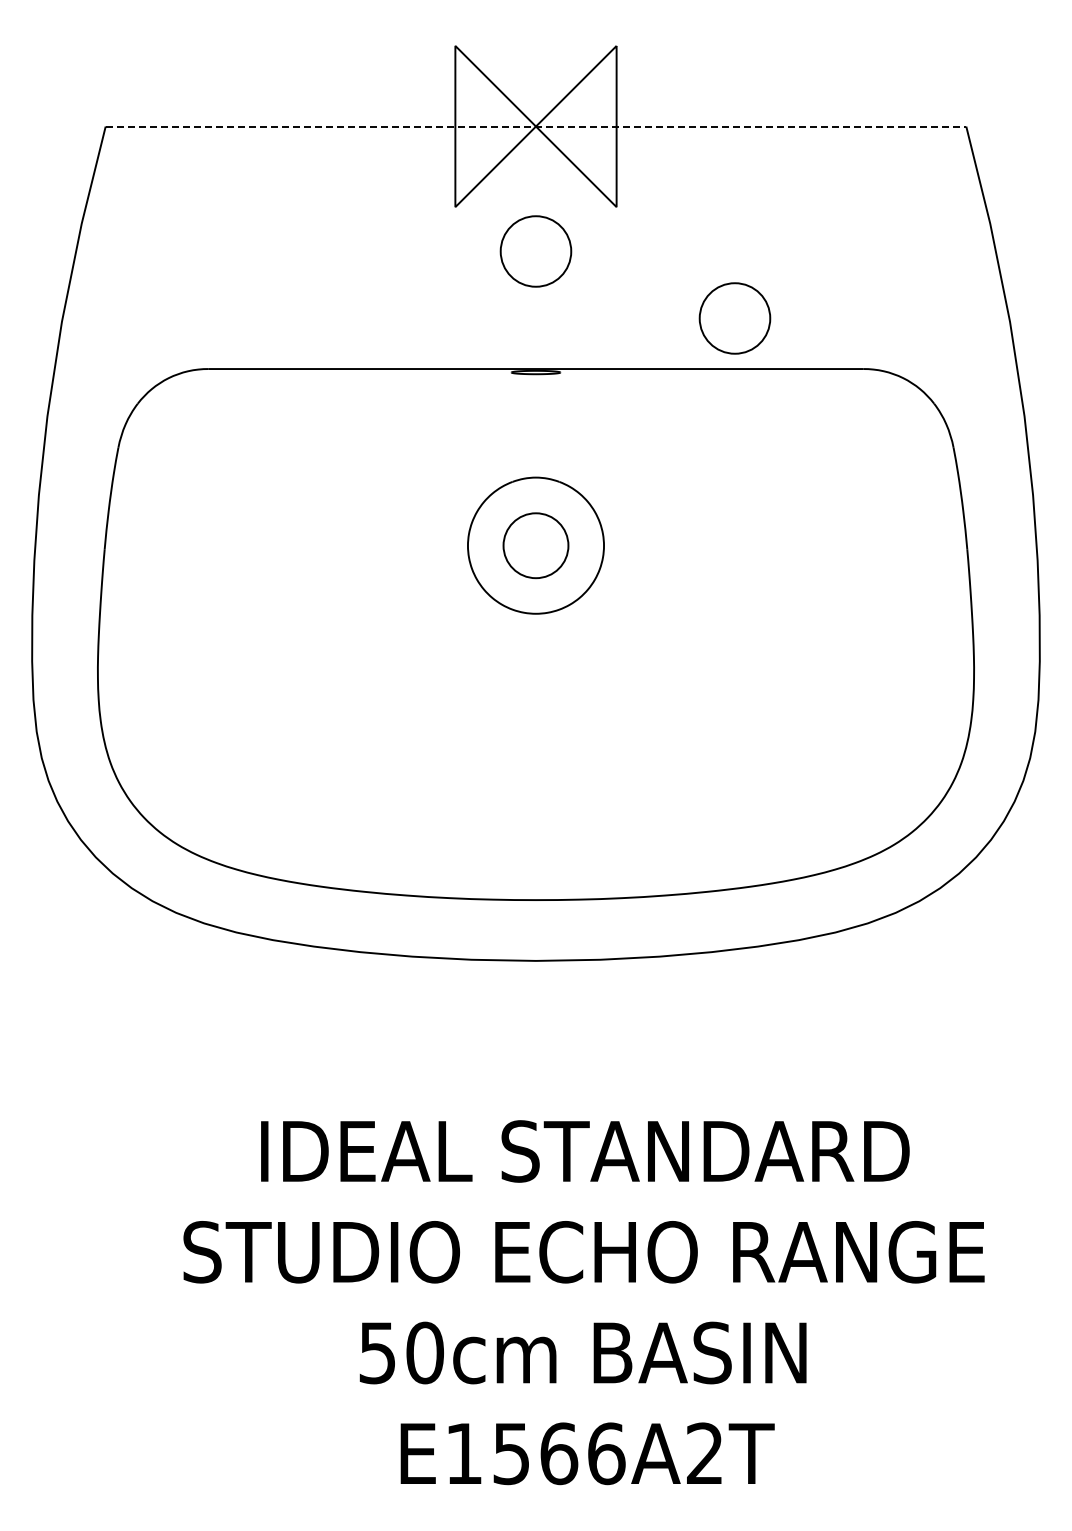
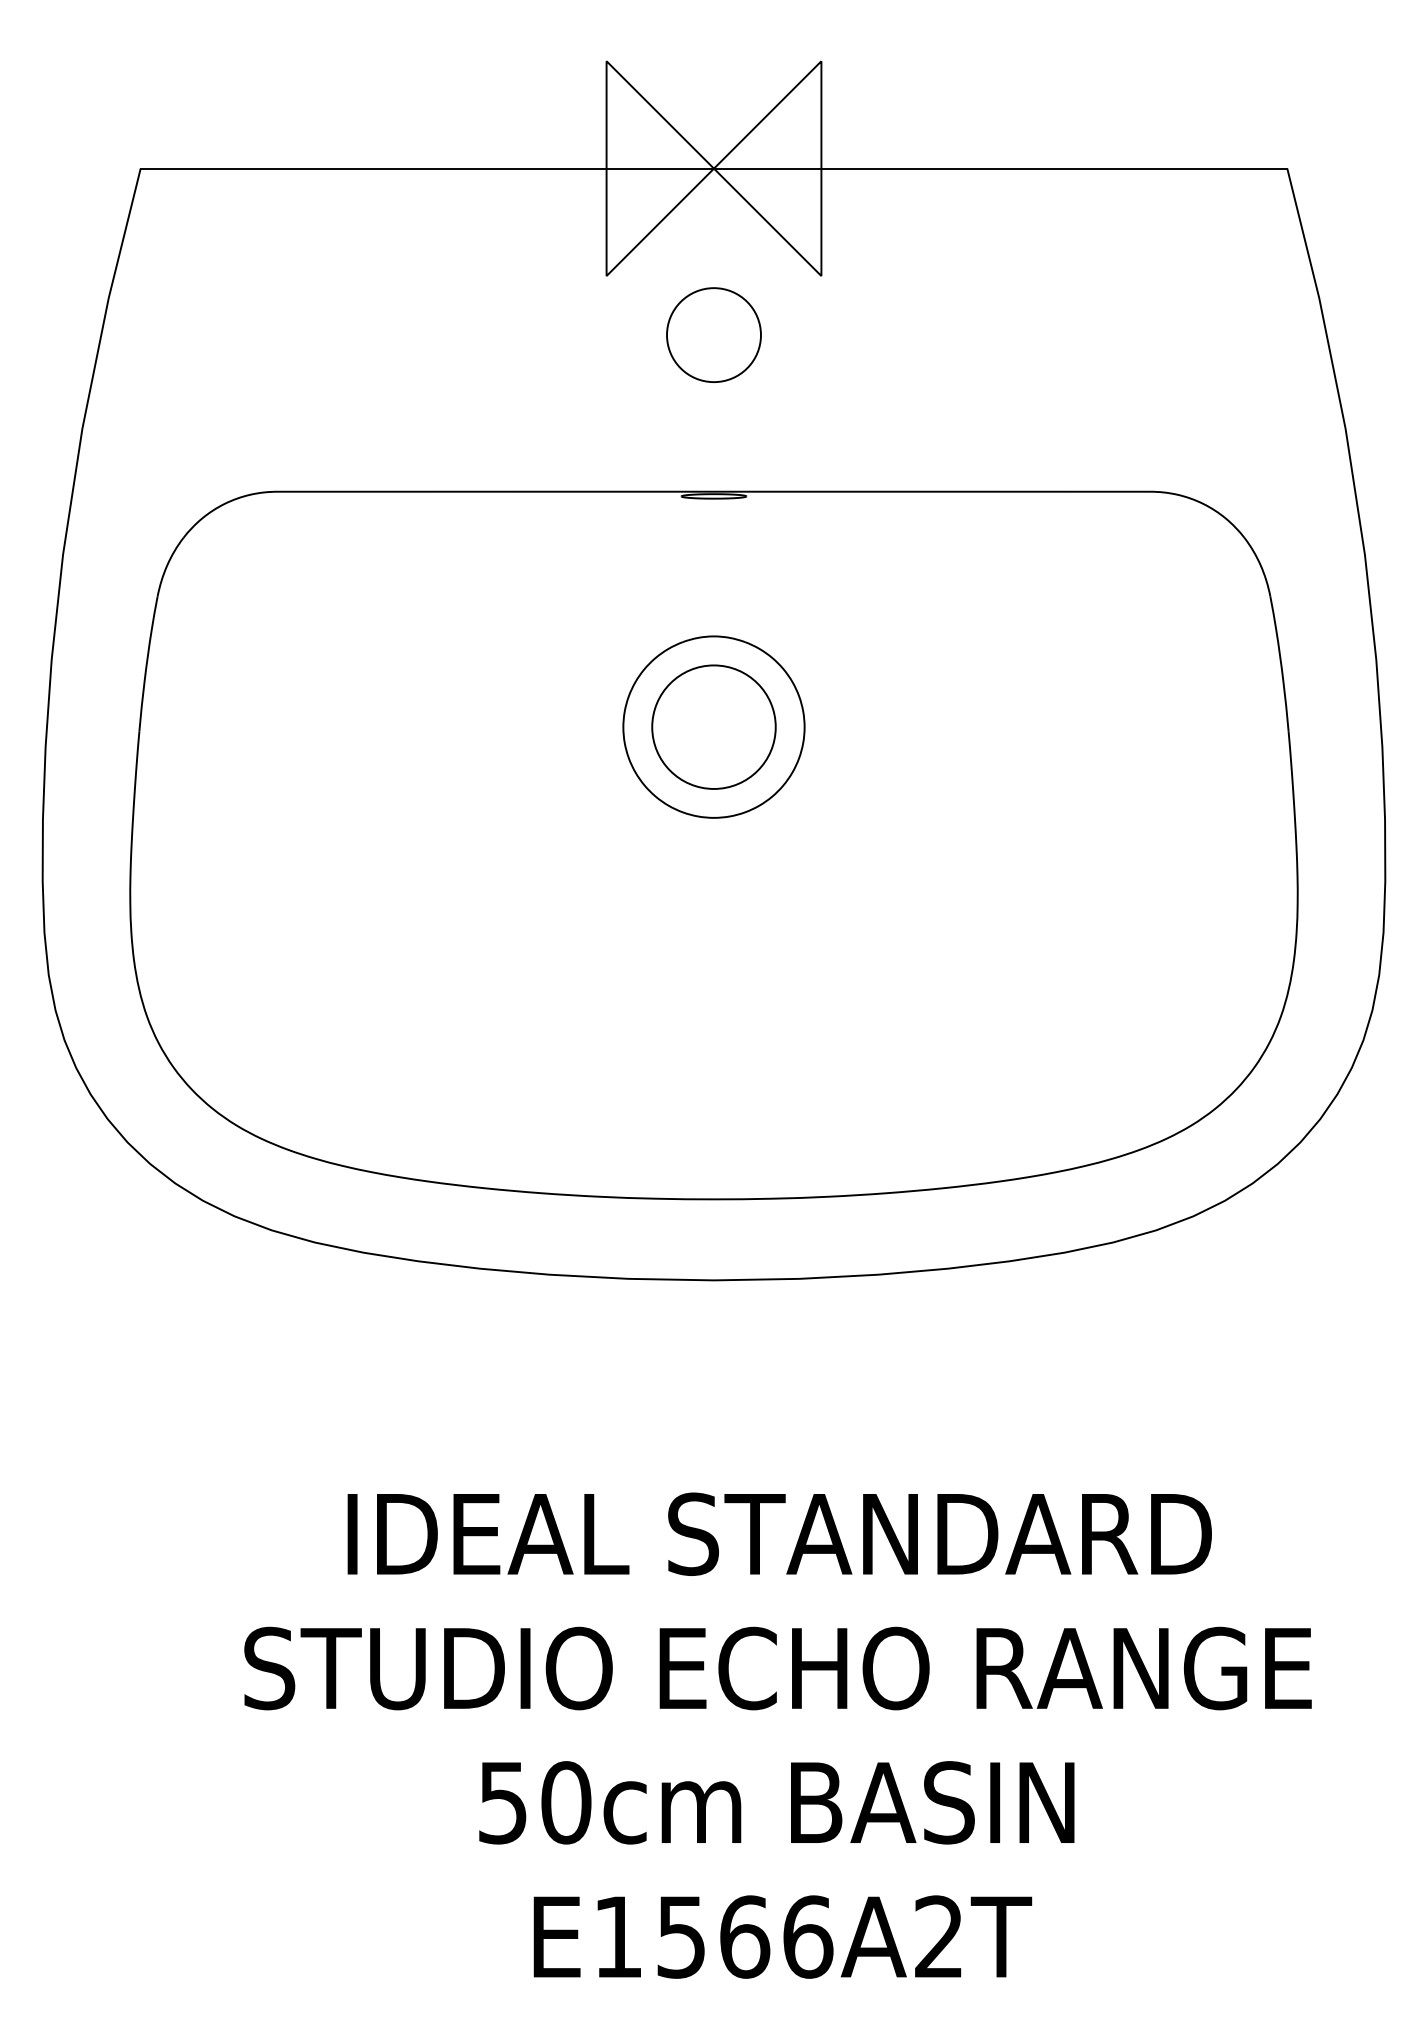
line: (536, 126) -> (714, 168), dashed -> solid
circle: (734, 318) -> (978, 424), removed
circle: (535, 545) -> (713, 726), size x1.43

